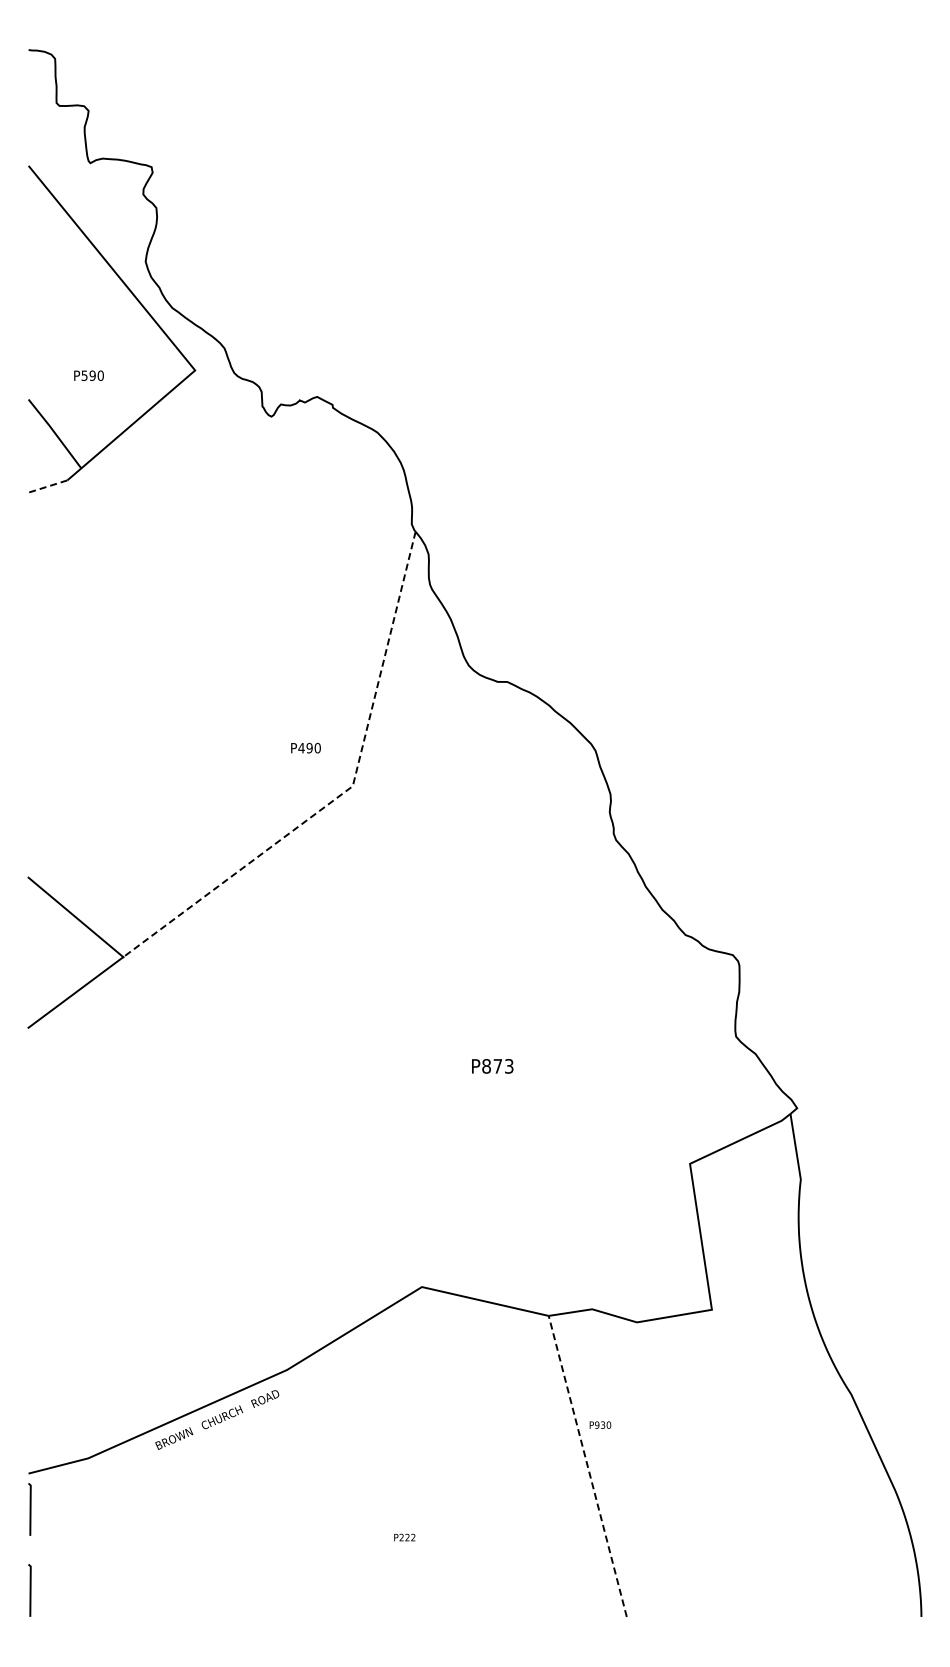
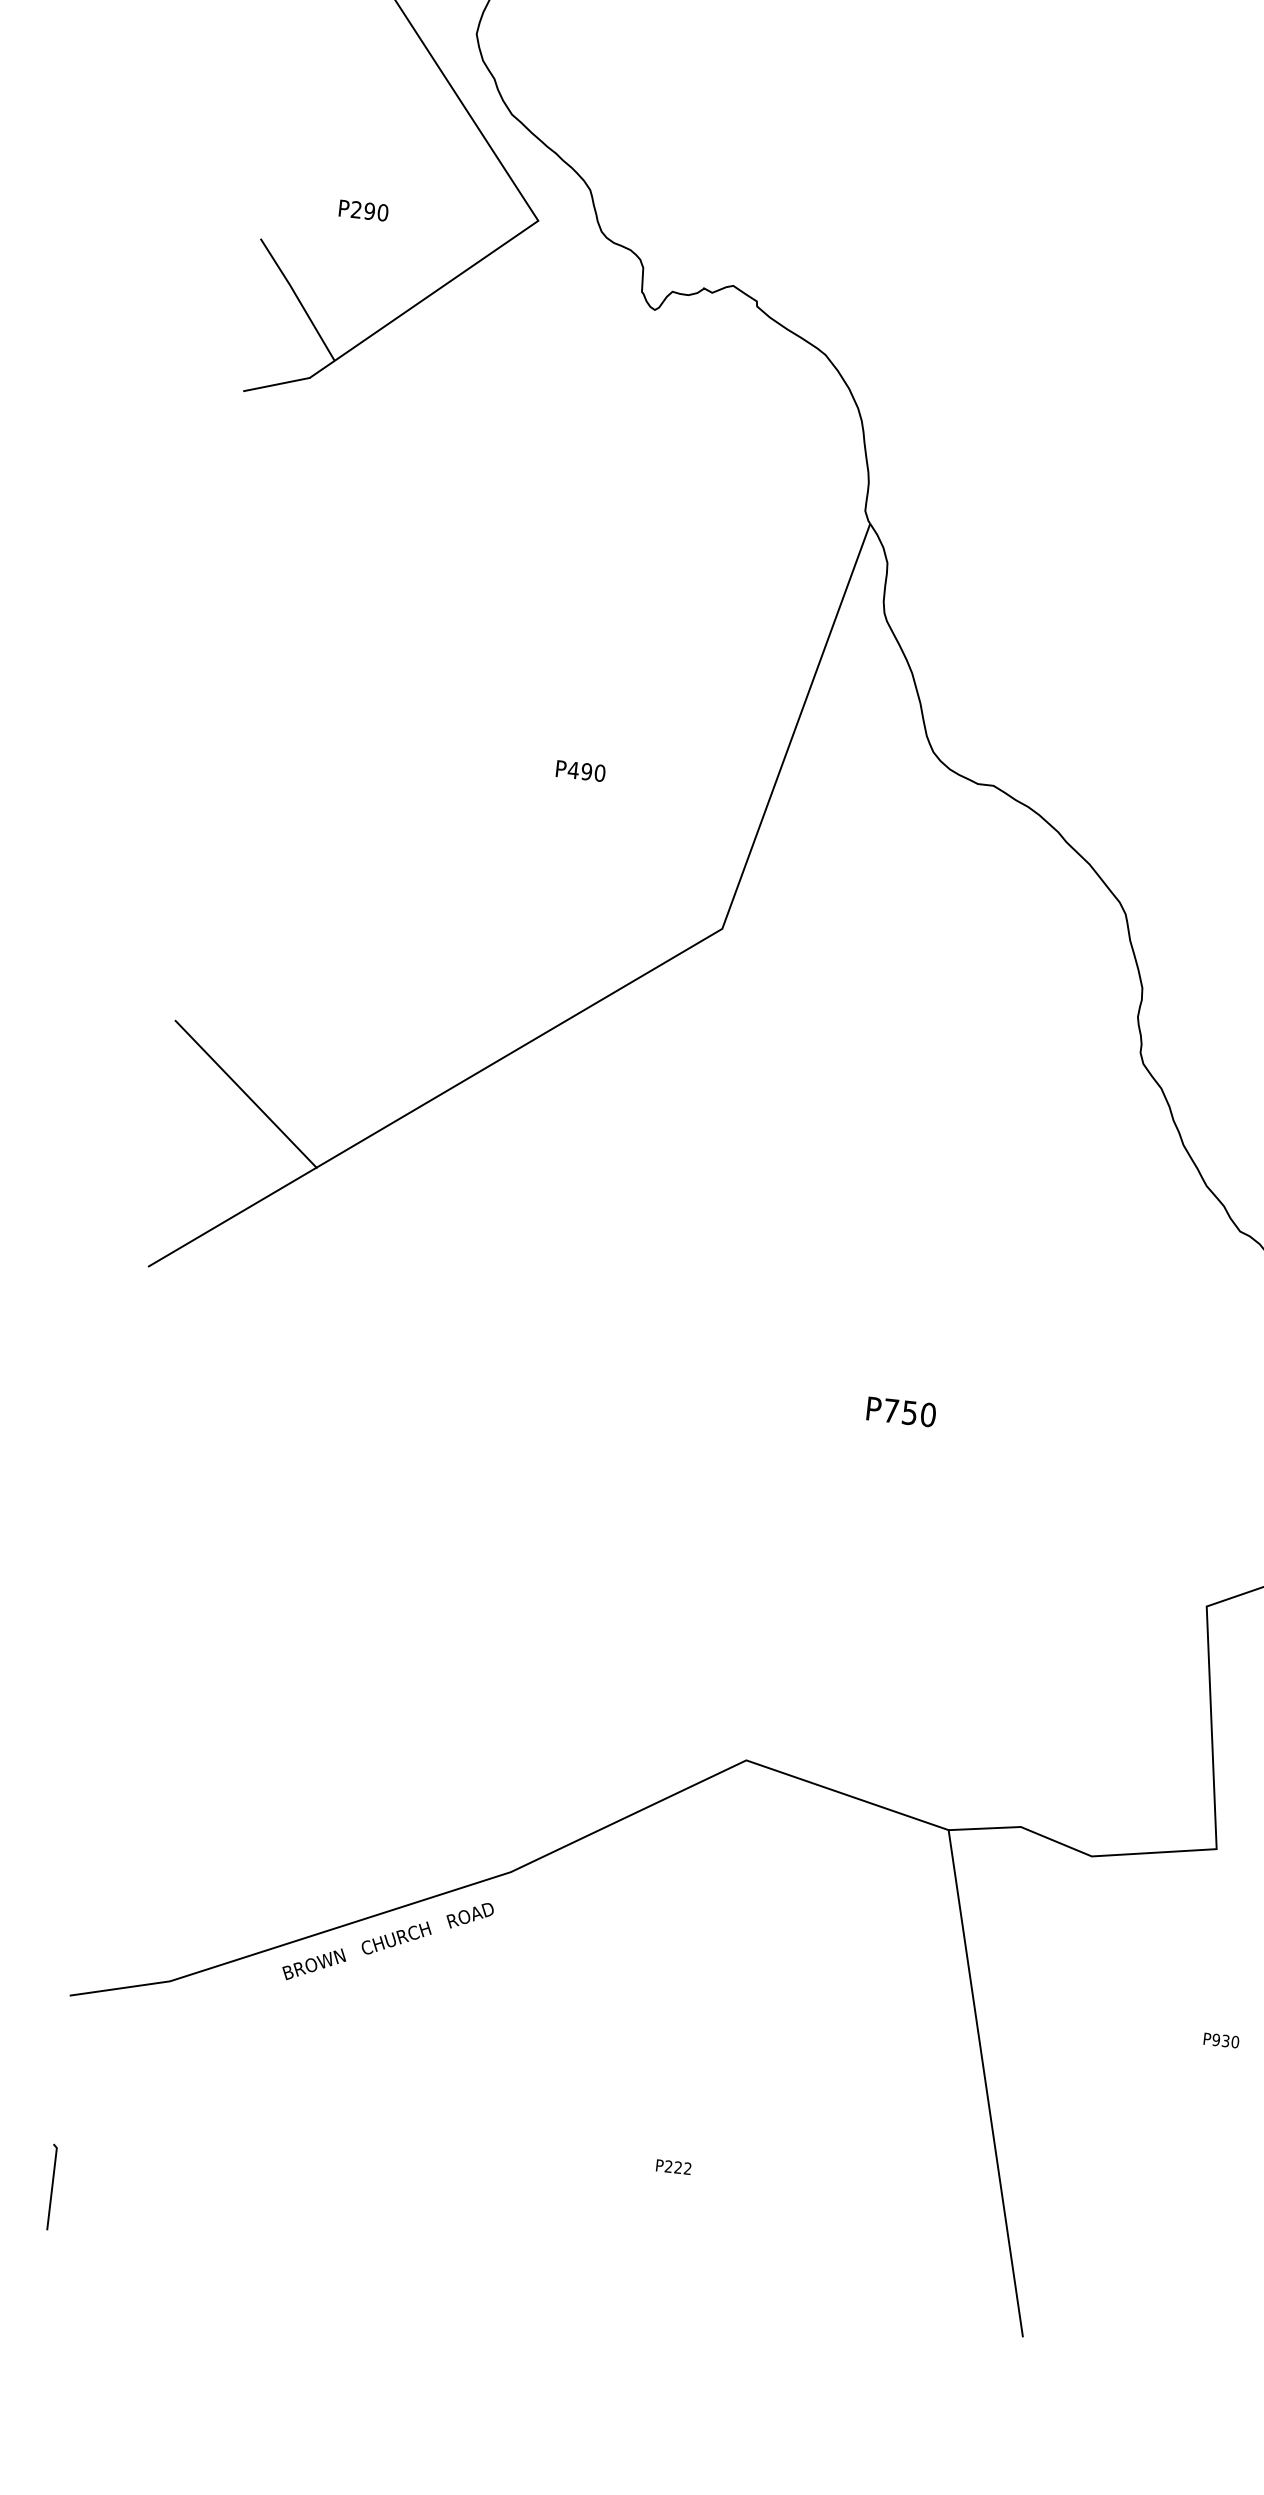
text: (84, 375) -> (356, 209), P590 -> P290
line: (47, 486) -> (276, 384), dashed -> solid
text: (305, 747) -> (580, 769), moved
line: (343, 793) -> (705, 939), dashed -> solid
text: (497, 1066) -> (909, 1413), P873 -> P750
text: (600, 1424) -> (1221, 2039), moved
line: (587, 1465) -> (985, 2081), dashed -> solid
line: (29, 1509) -> (64, 2054), removed

